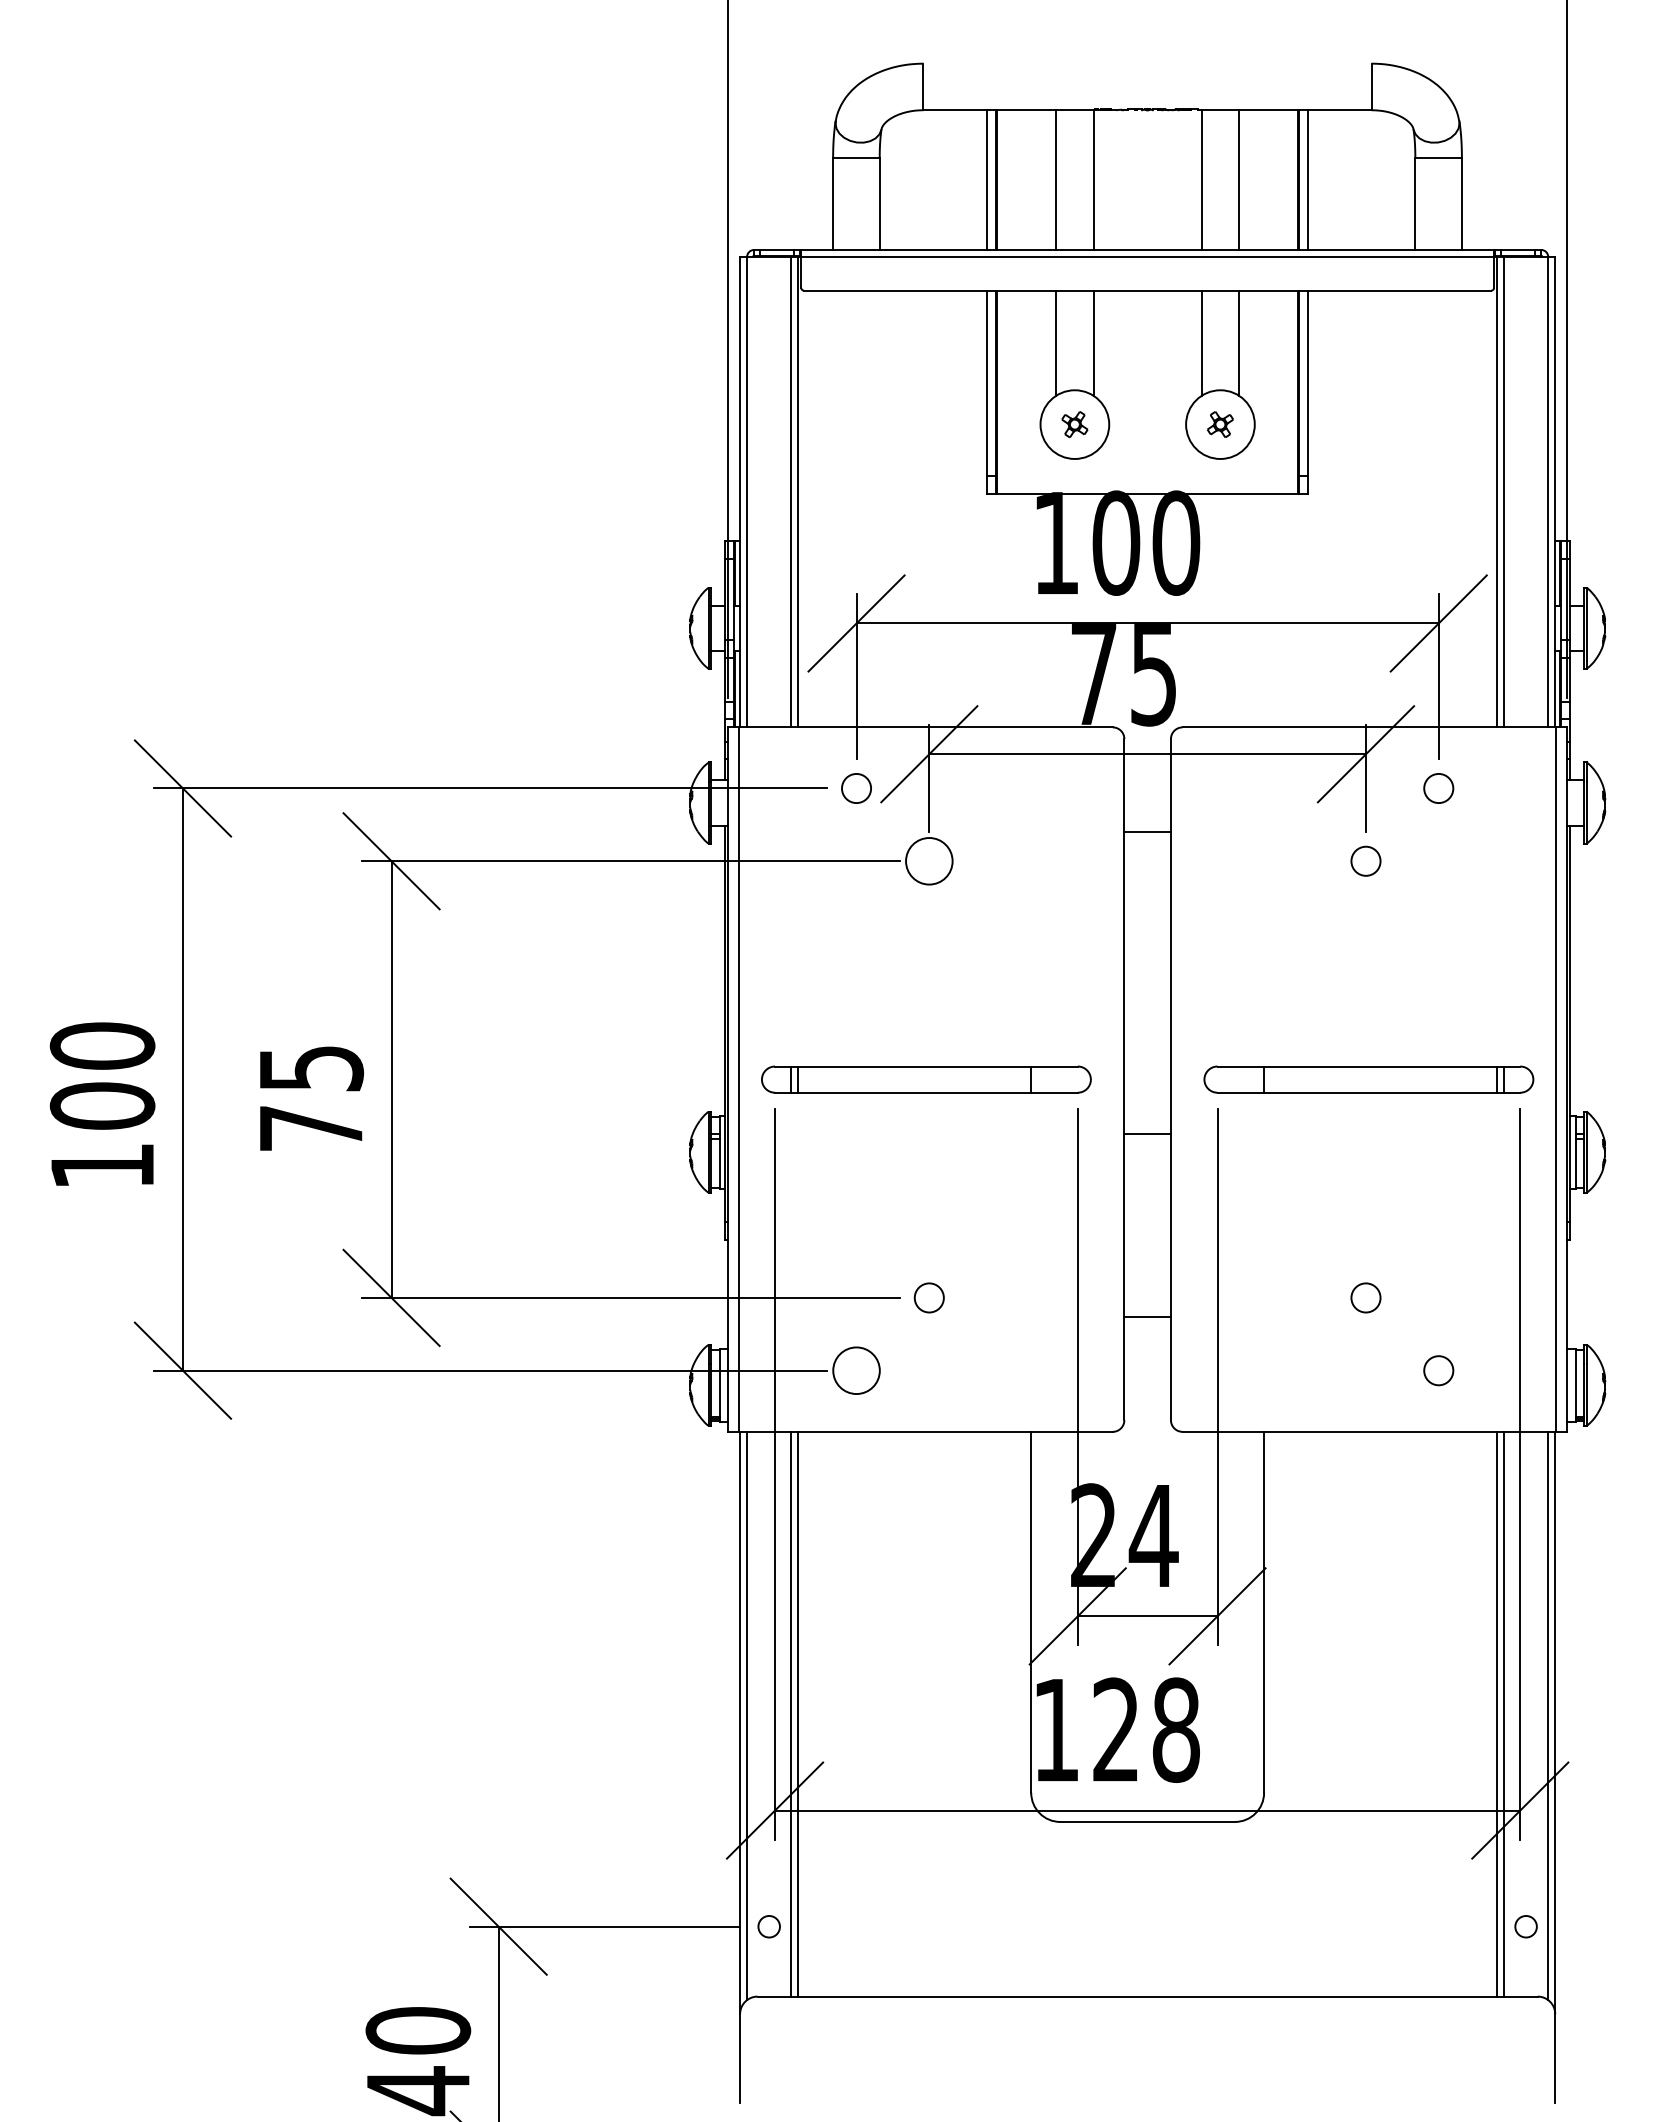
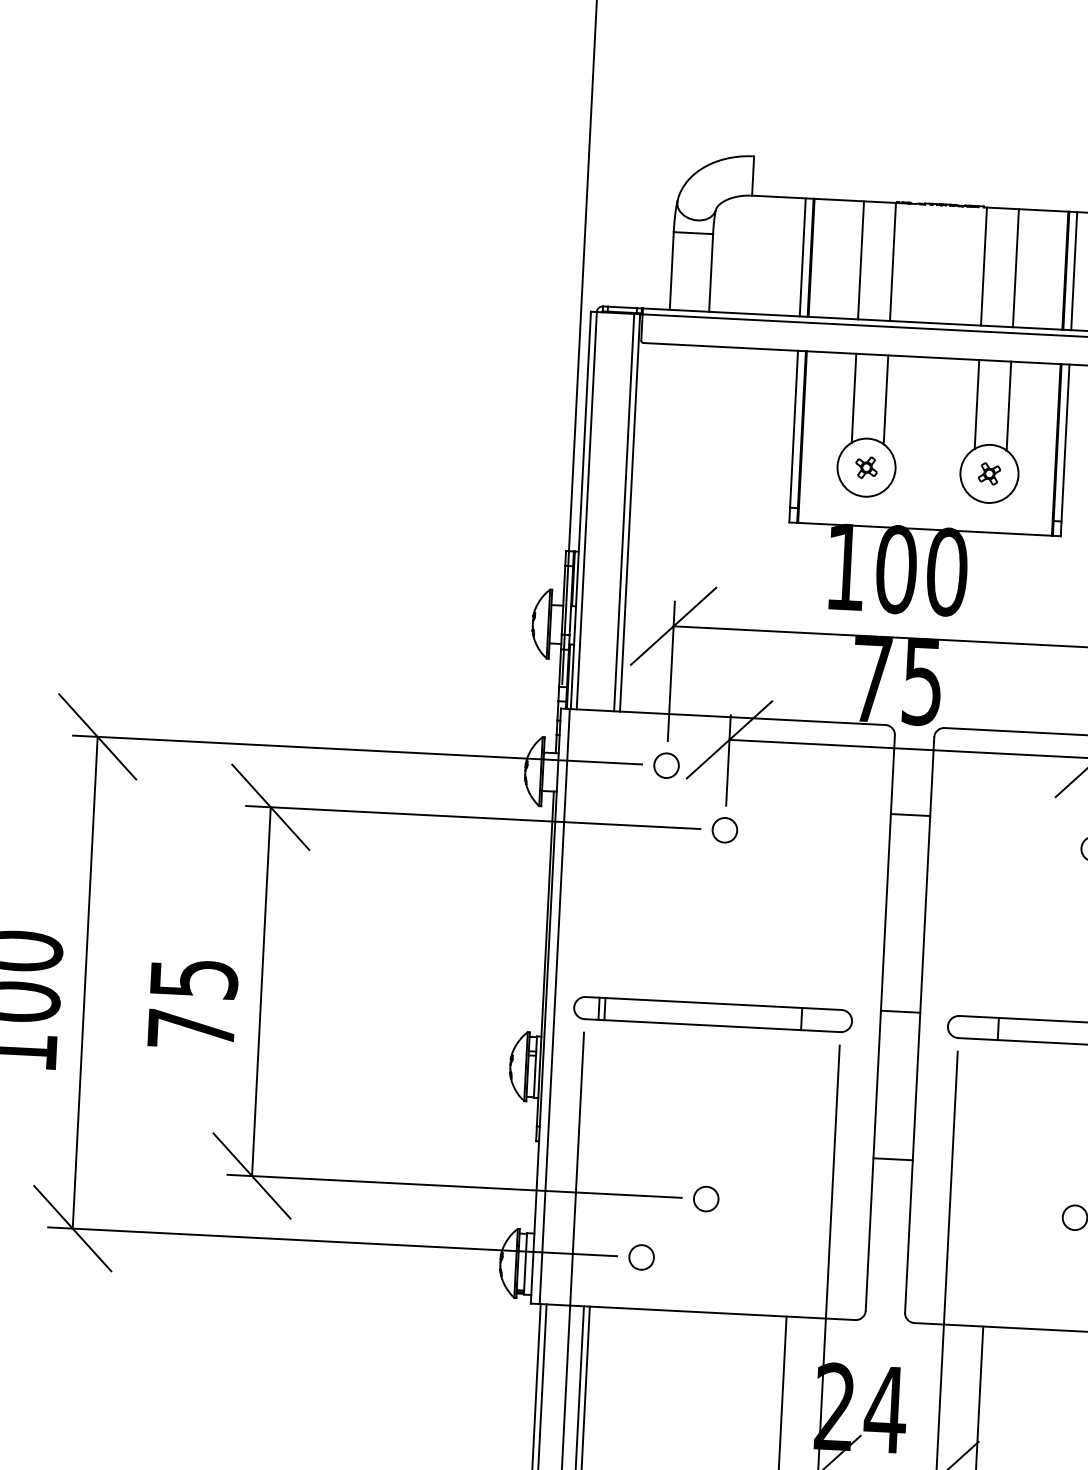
circle: (928, 860) -> (724, 829), size x0.62
line: (1147, 1134) -> (900, 1012), moved
line: (1147, 1316) -> (893, 1159), moved
circle: (856, 1370) -> (641, 1257), size x0.62

